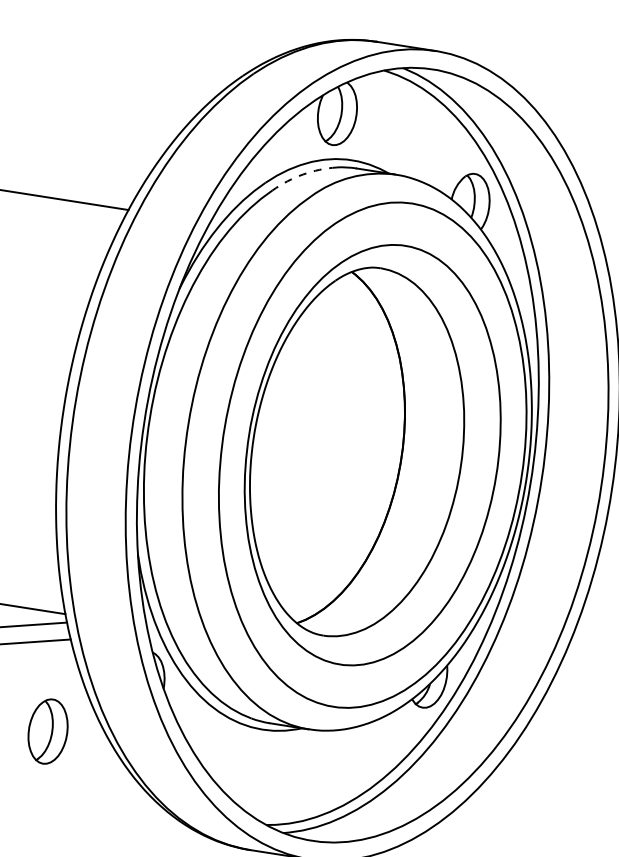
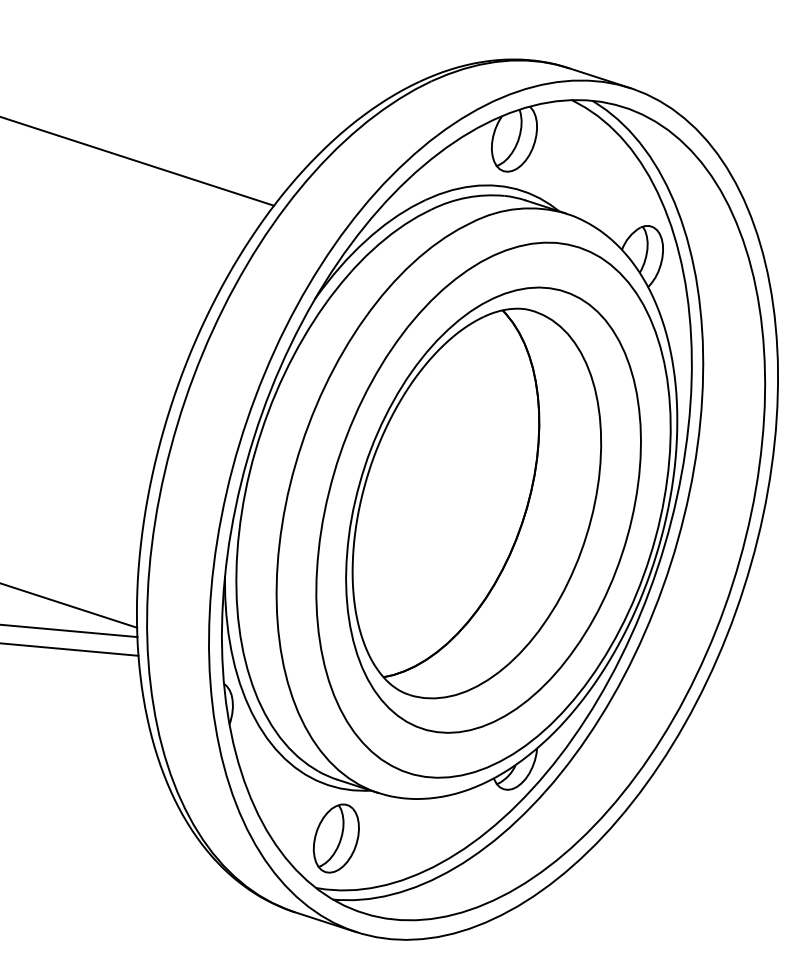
arc: (303, 174) -> (467, 197), dashed -> solid
part: (47, 731) -> (335, 838), moved

